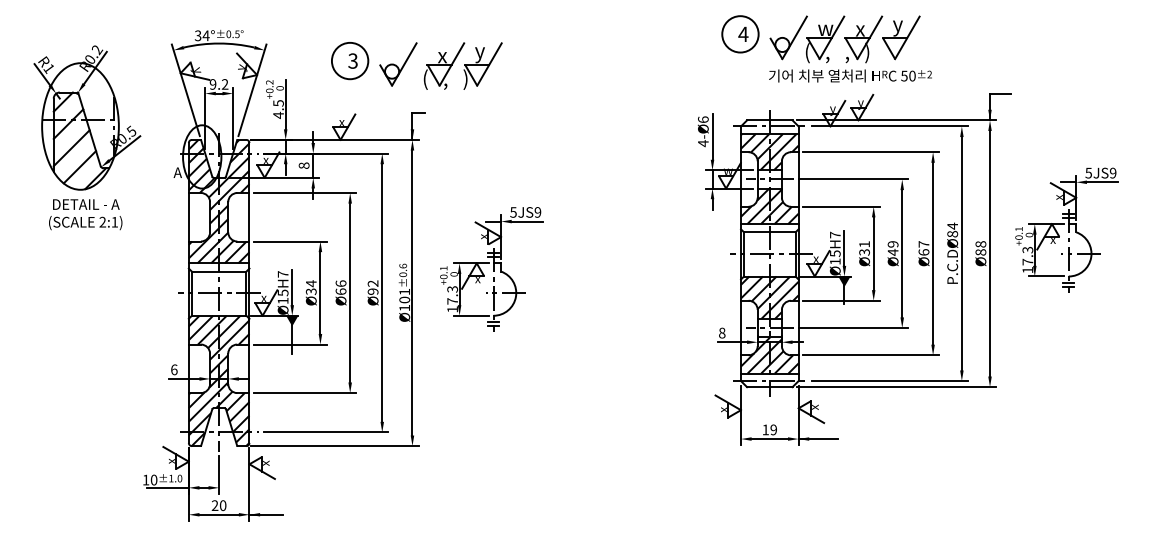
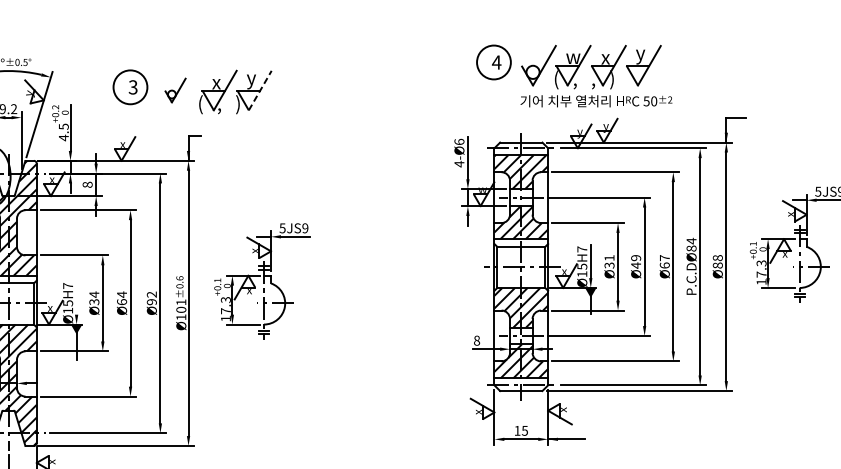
part: (398, 64) -> (175, 90), size x0.6
line: (489, 64) -> (260, 90), solid -> dashed
text: (340, 283) -> (121, 294), Ø66 -> Ø64
line: (292, 287) -> (76, 298), removed
text: (773, 429) -> (524, 430), 19 -> 15

